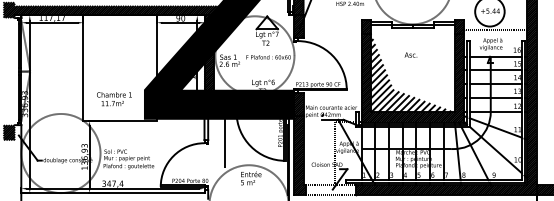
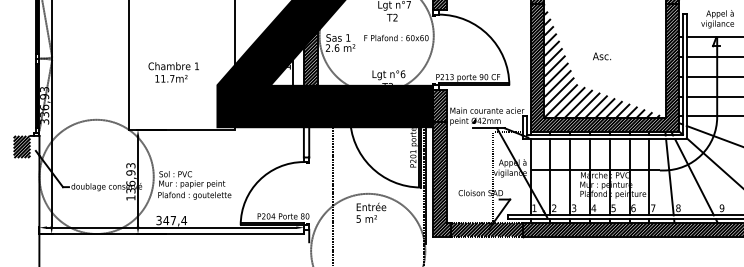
text: (410, 54) -> (601, 55), moved
text: (114, 99) -> (173, 72), moved
hatch: (331, 189) -> (487, 228), added

